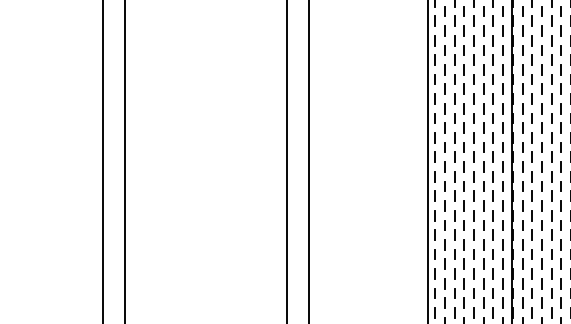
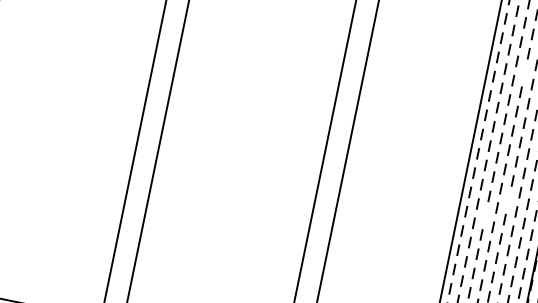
line: (463, 30) -> (524, 72), removed
line: (473, 156) -> (508, 199), removed
line: (454, 176) -> (485, 215), removed

